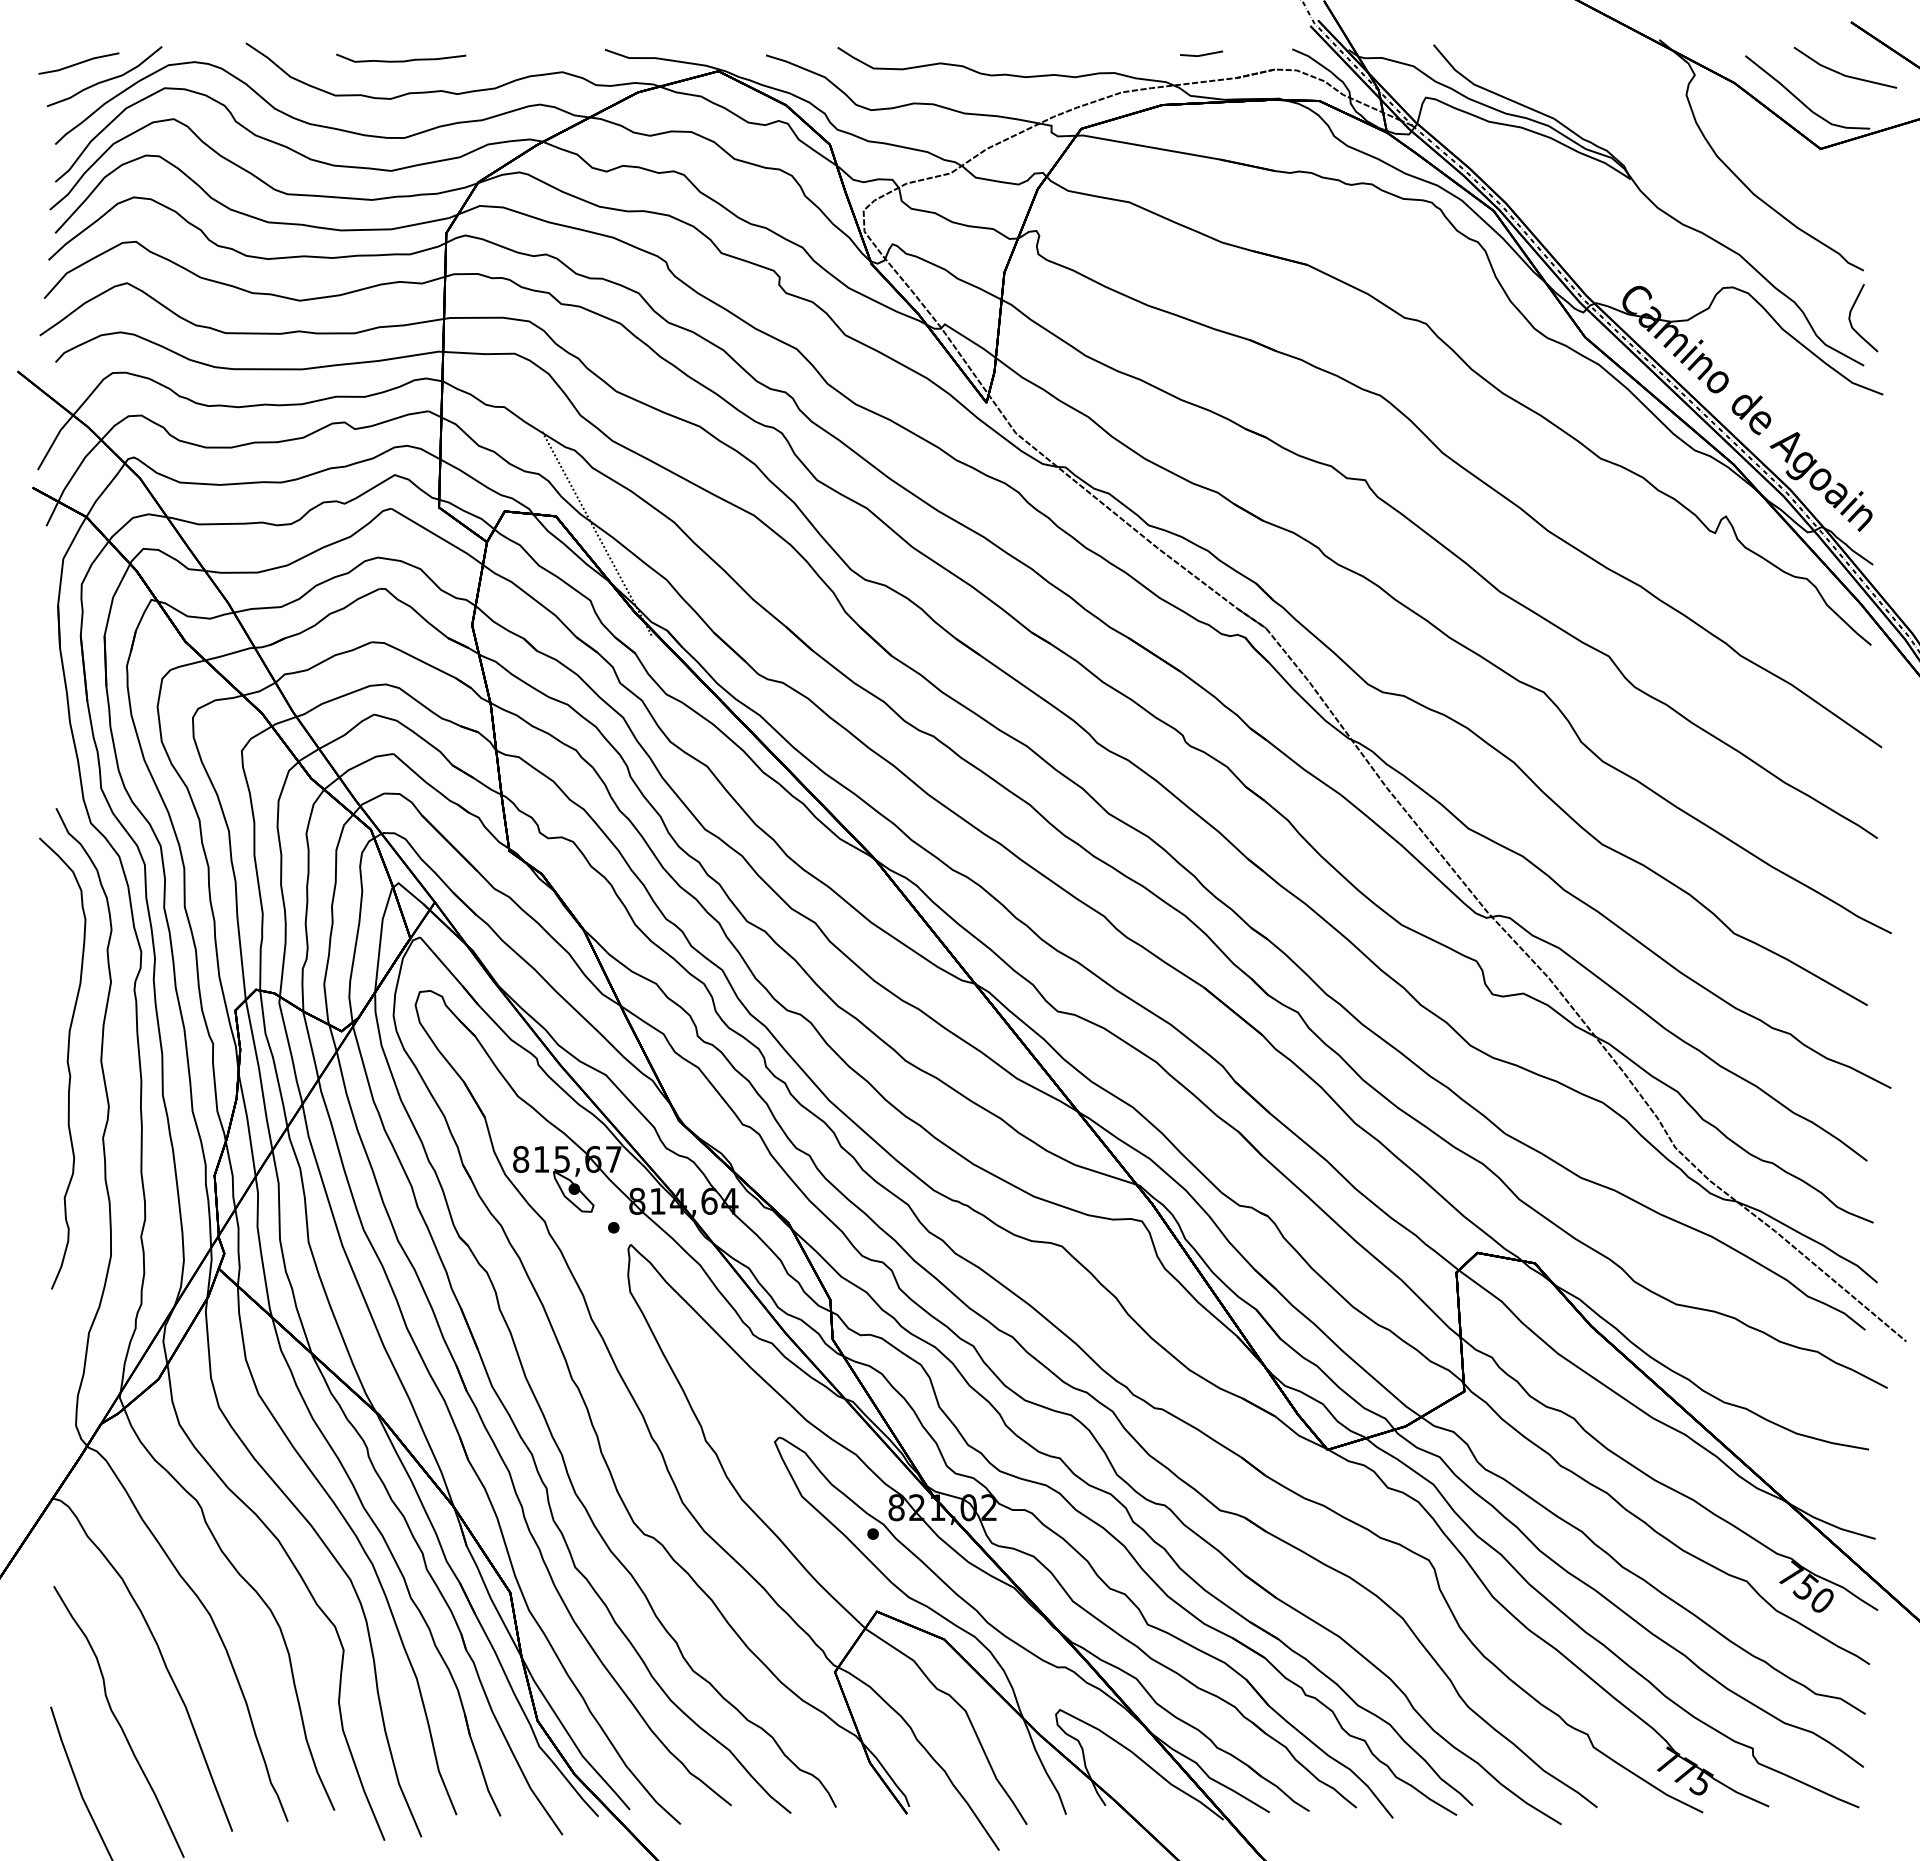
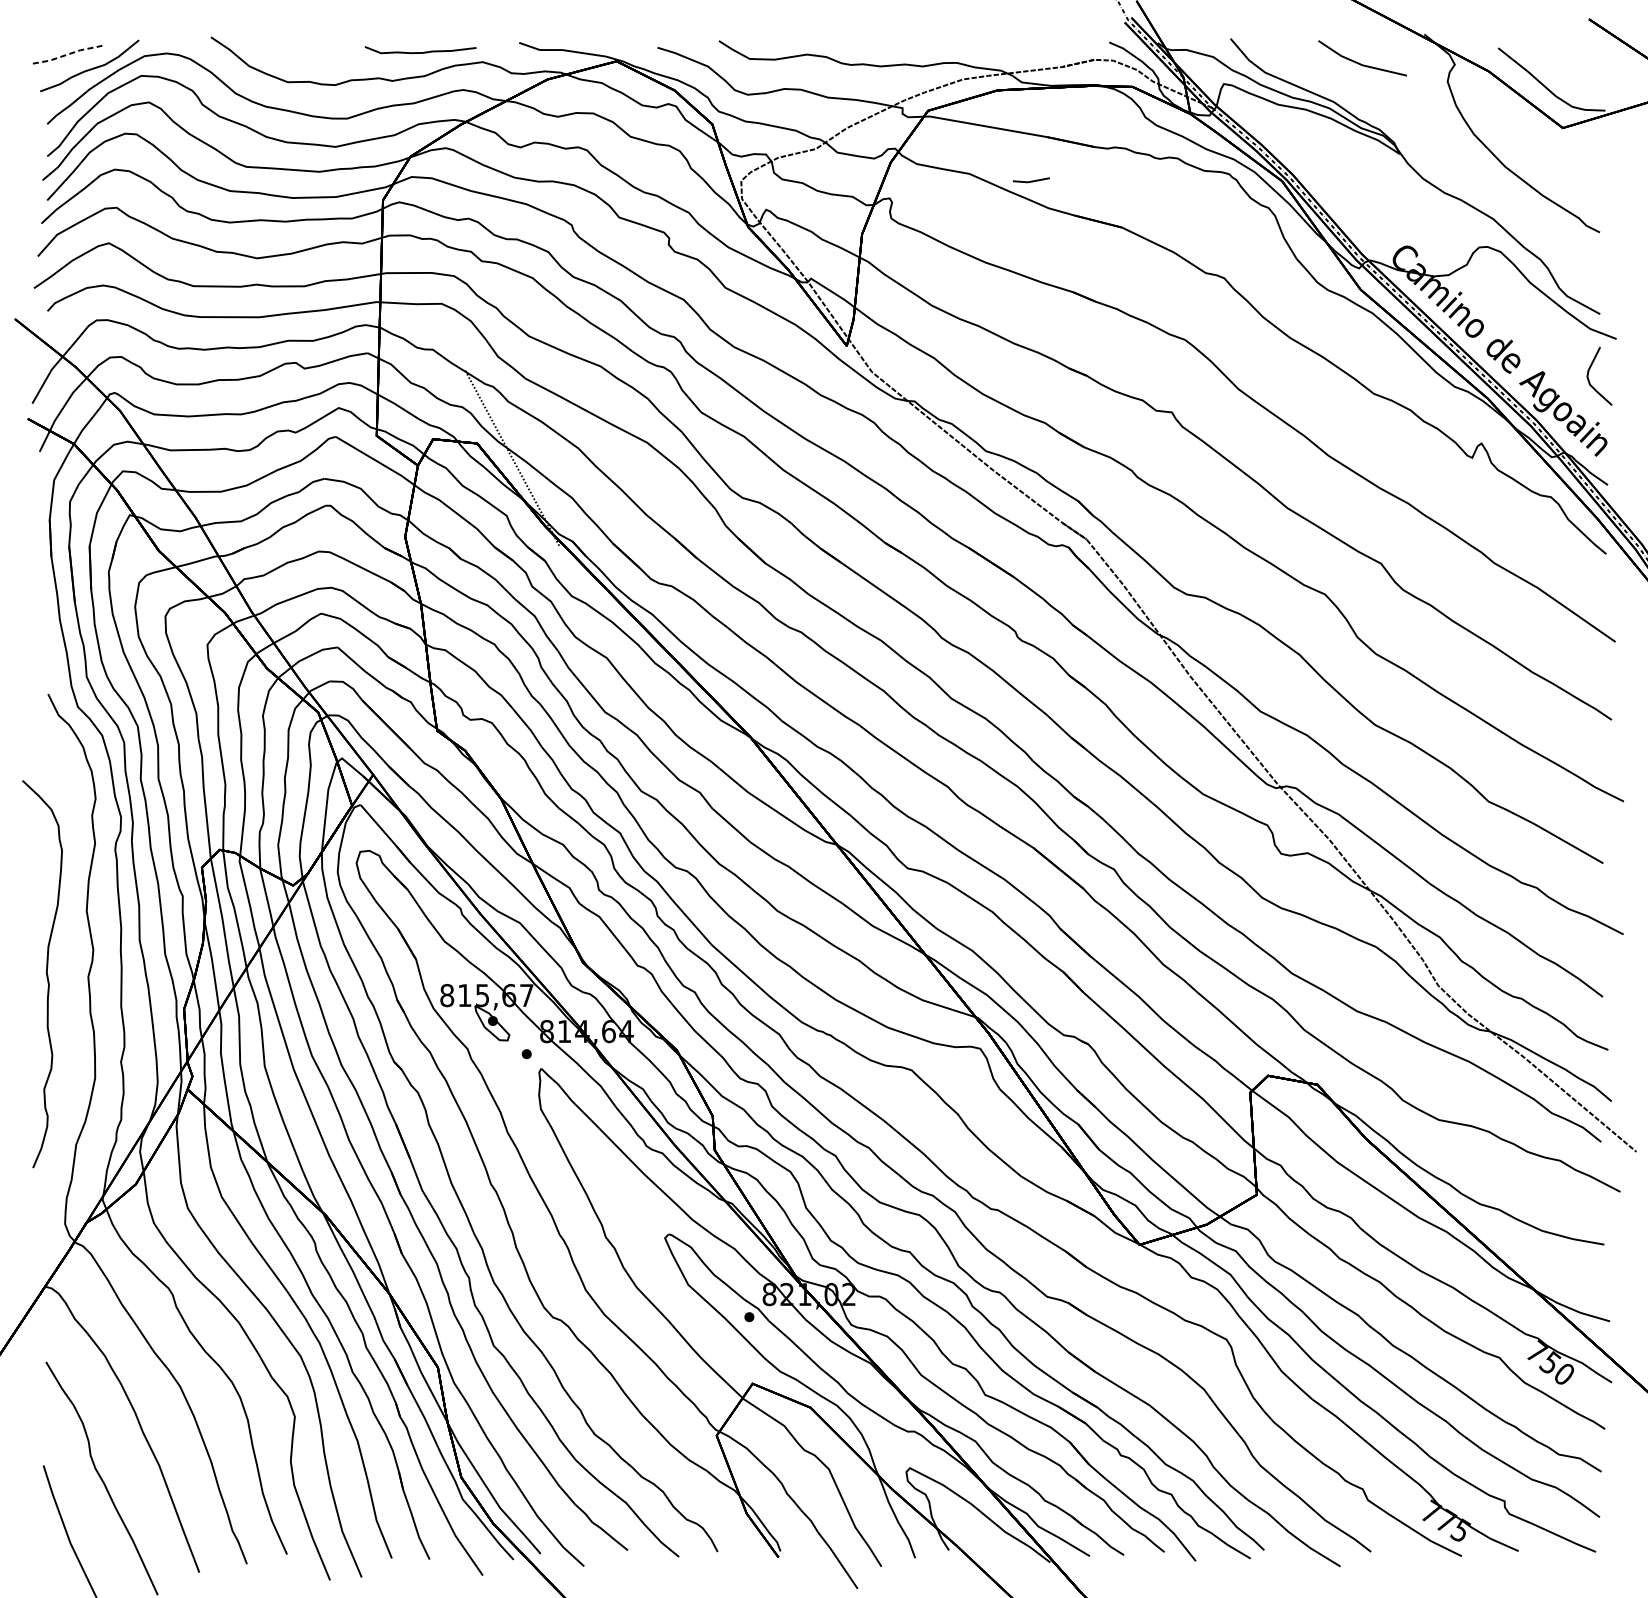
line: (1201, 54) -> (1031, 180), moved
curve: (401, 60) -> (420, 52), moved
line: (78, 63) -> (67, 54), solid -> dashed
line: (1842, 73) -> (1360, 63), moved
curve: (1851, 321) -> (1589, 379), moved
curve: (66, 1062) -> (45, 973), moved

